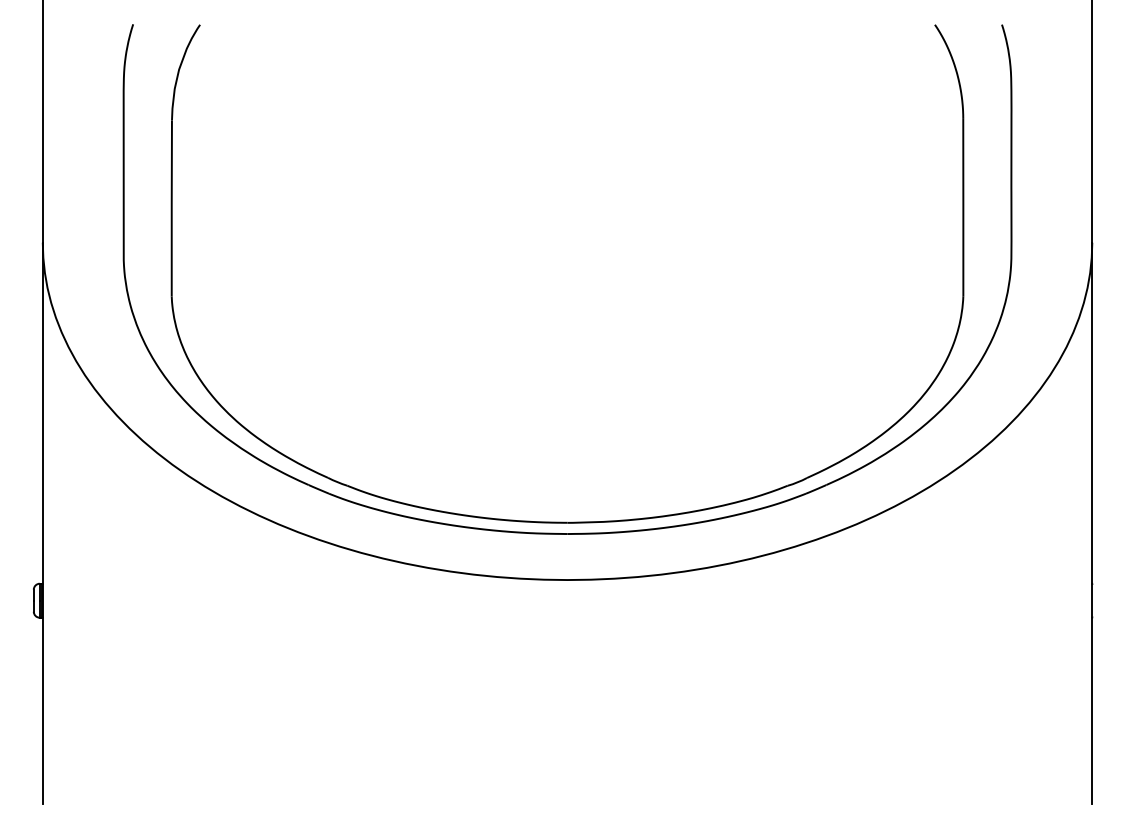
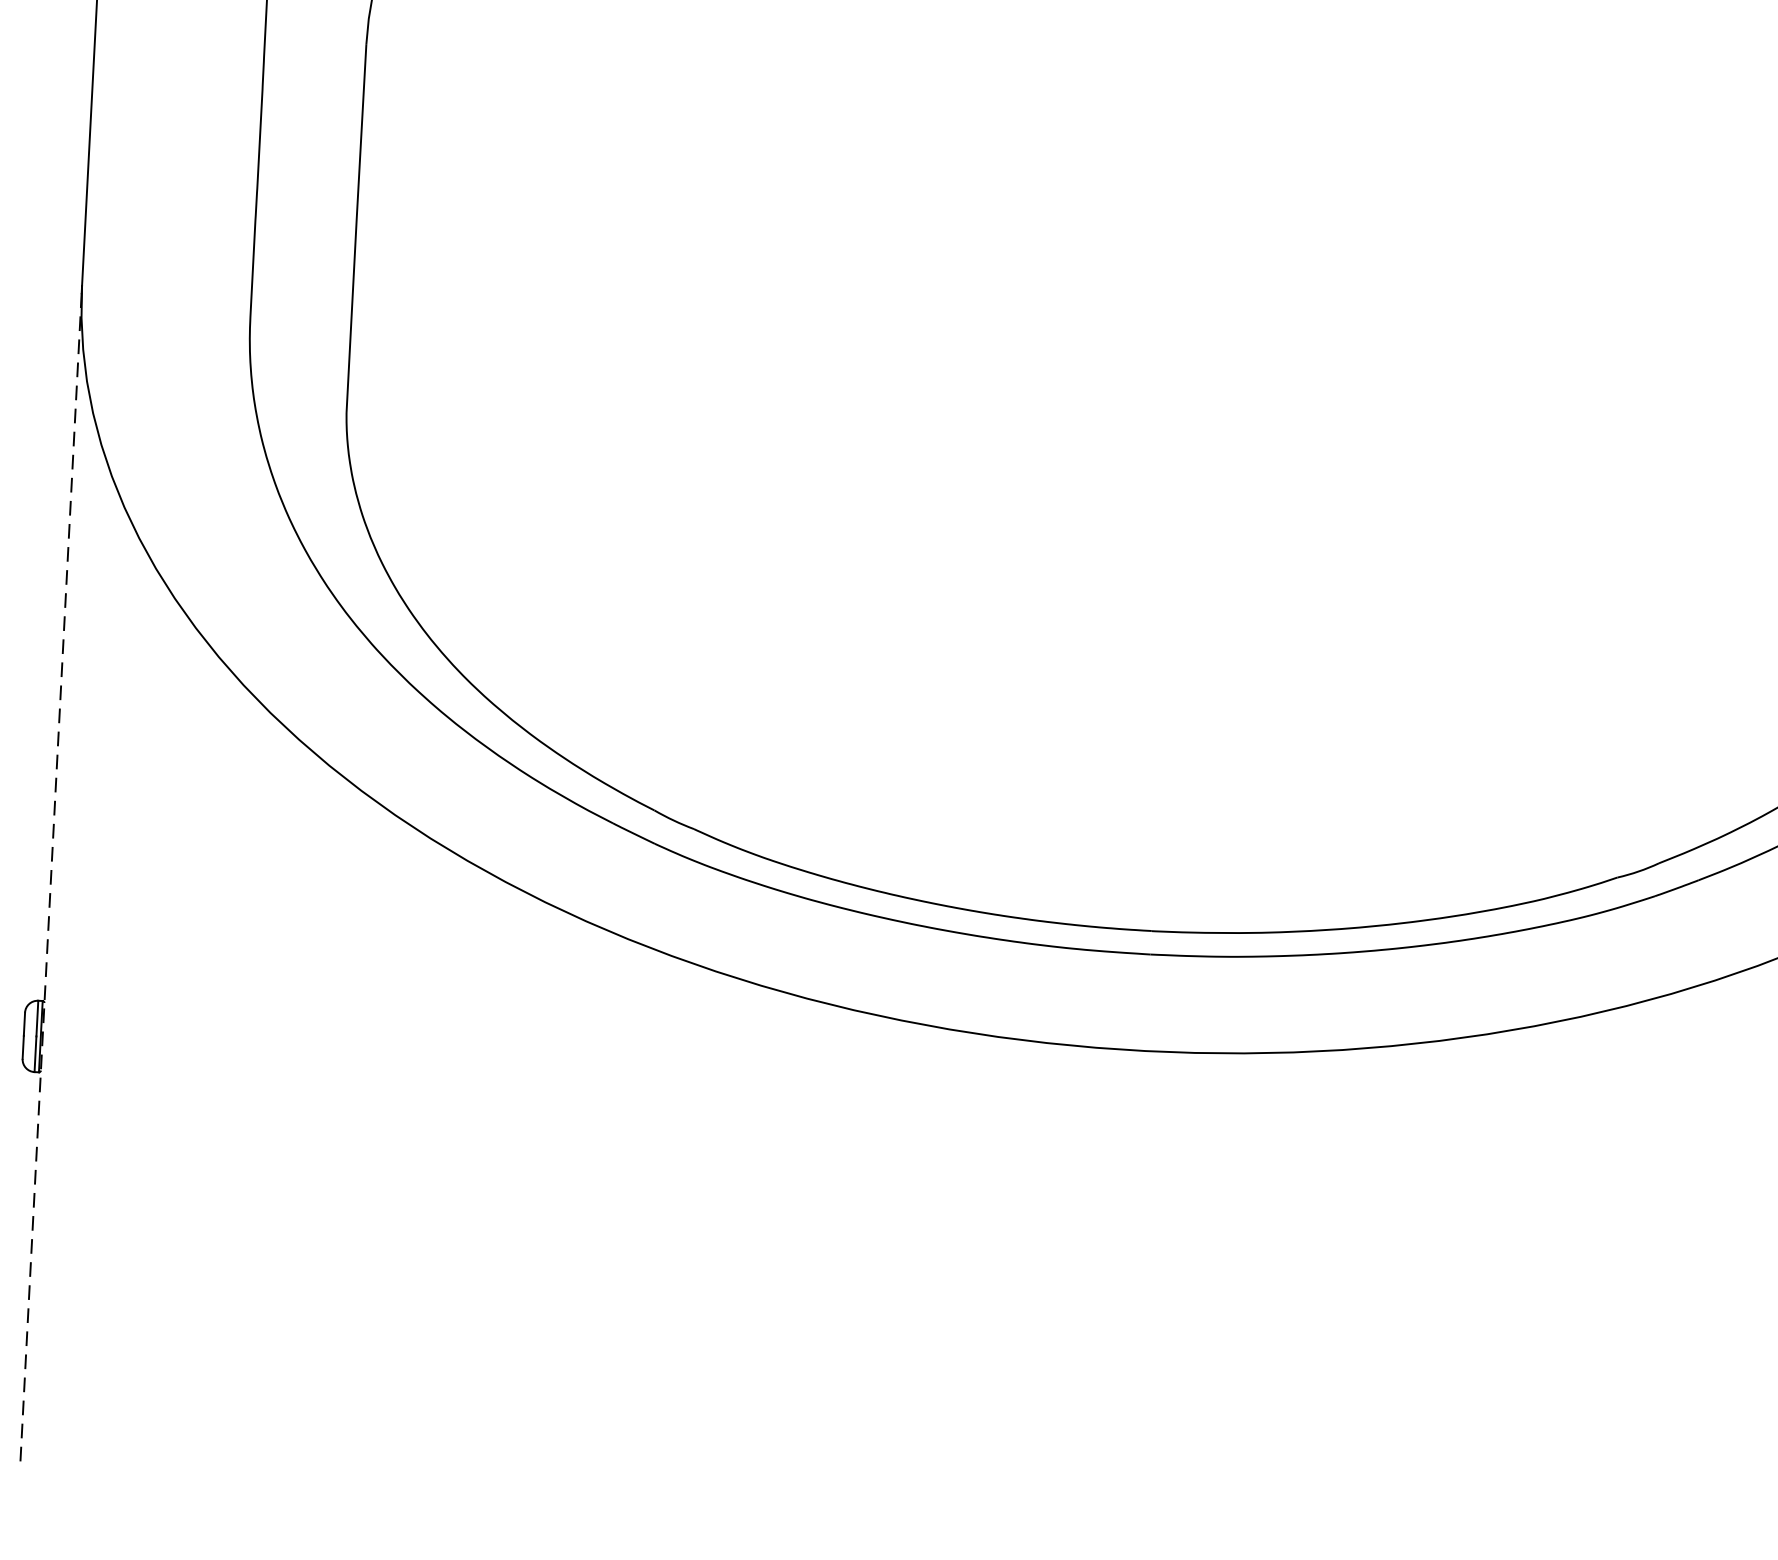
line: (42, 525) -> (50, 878), solid -> dashed

